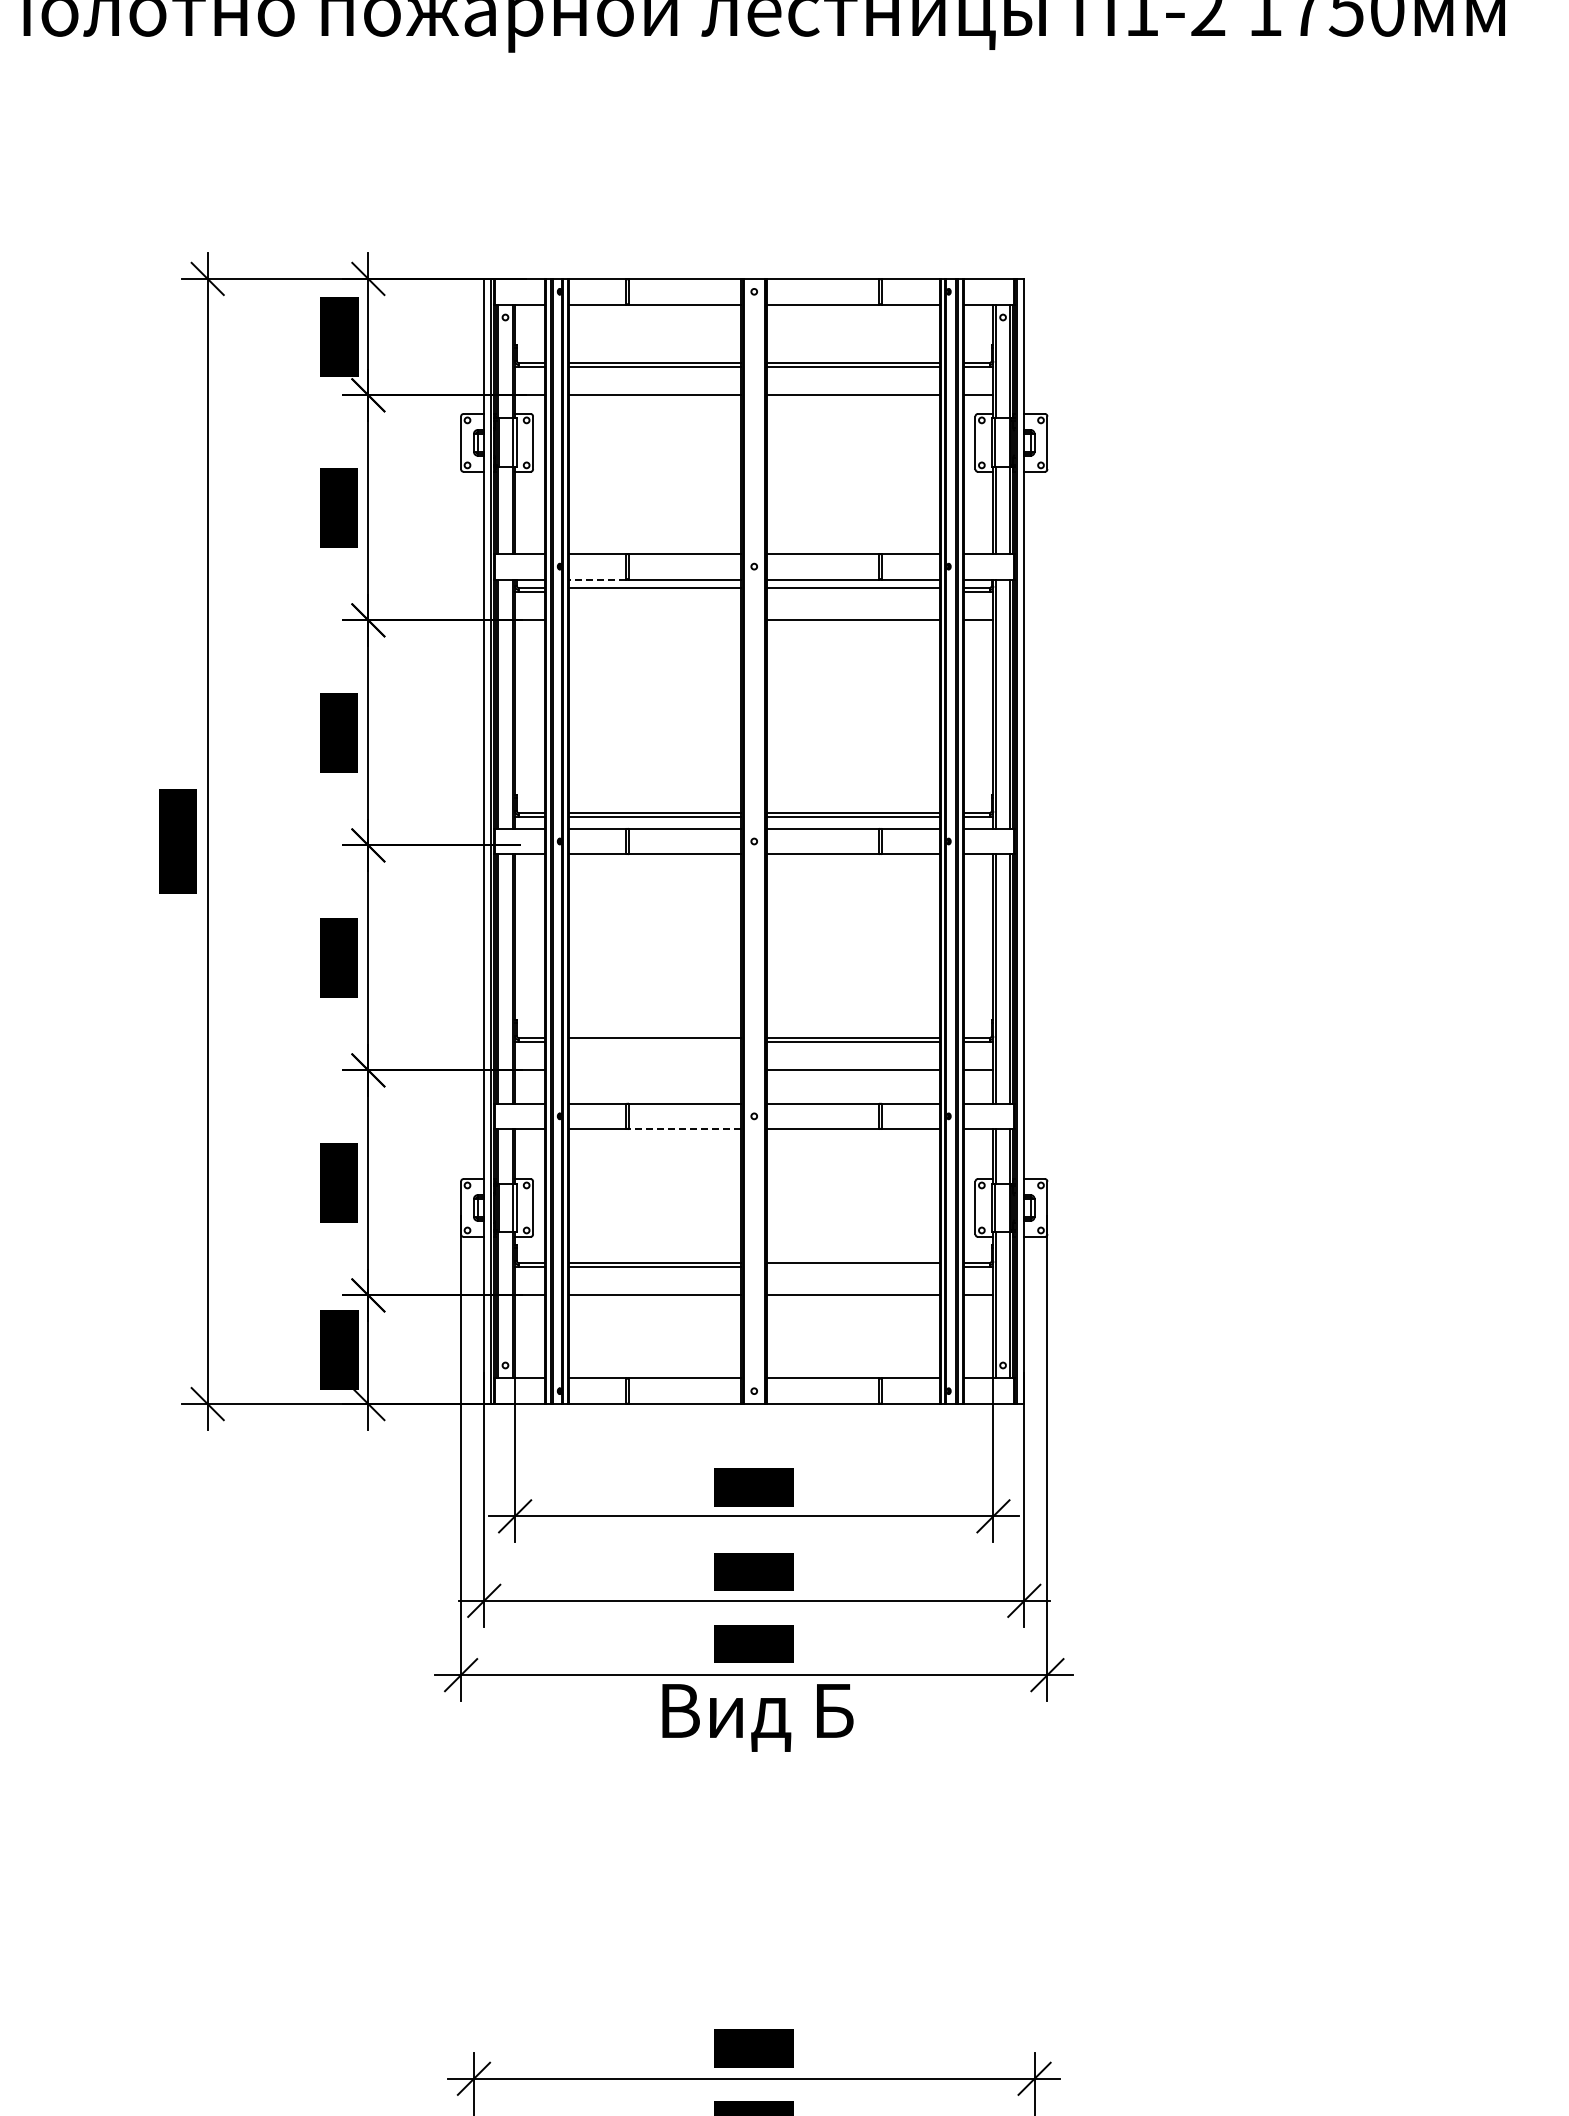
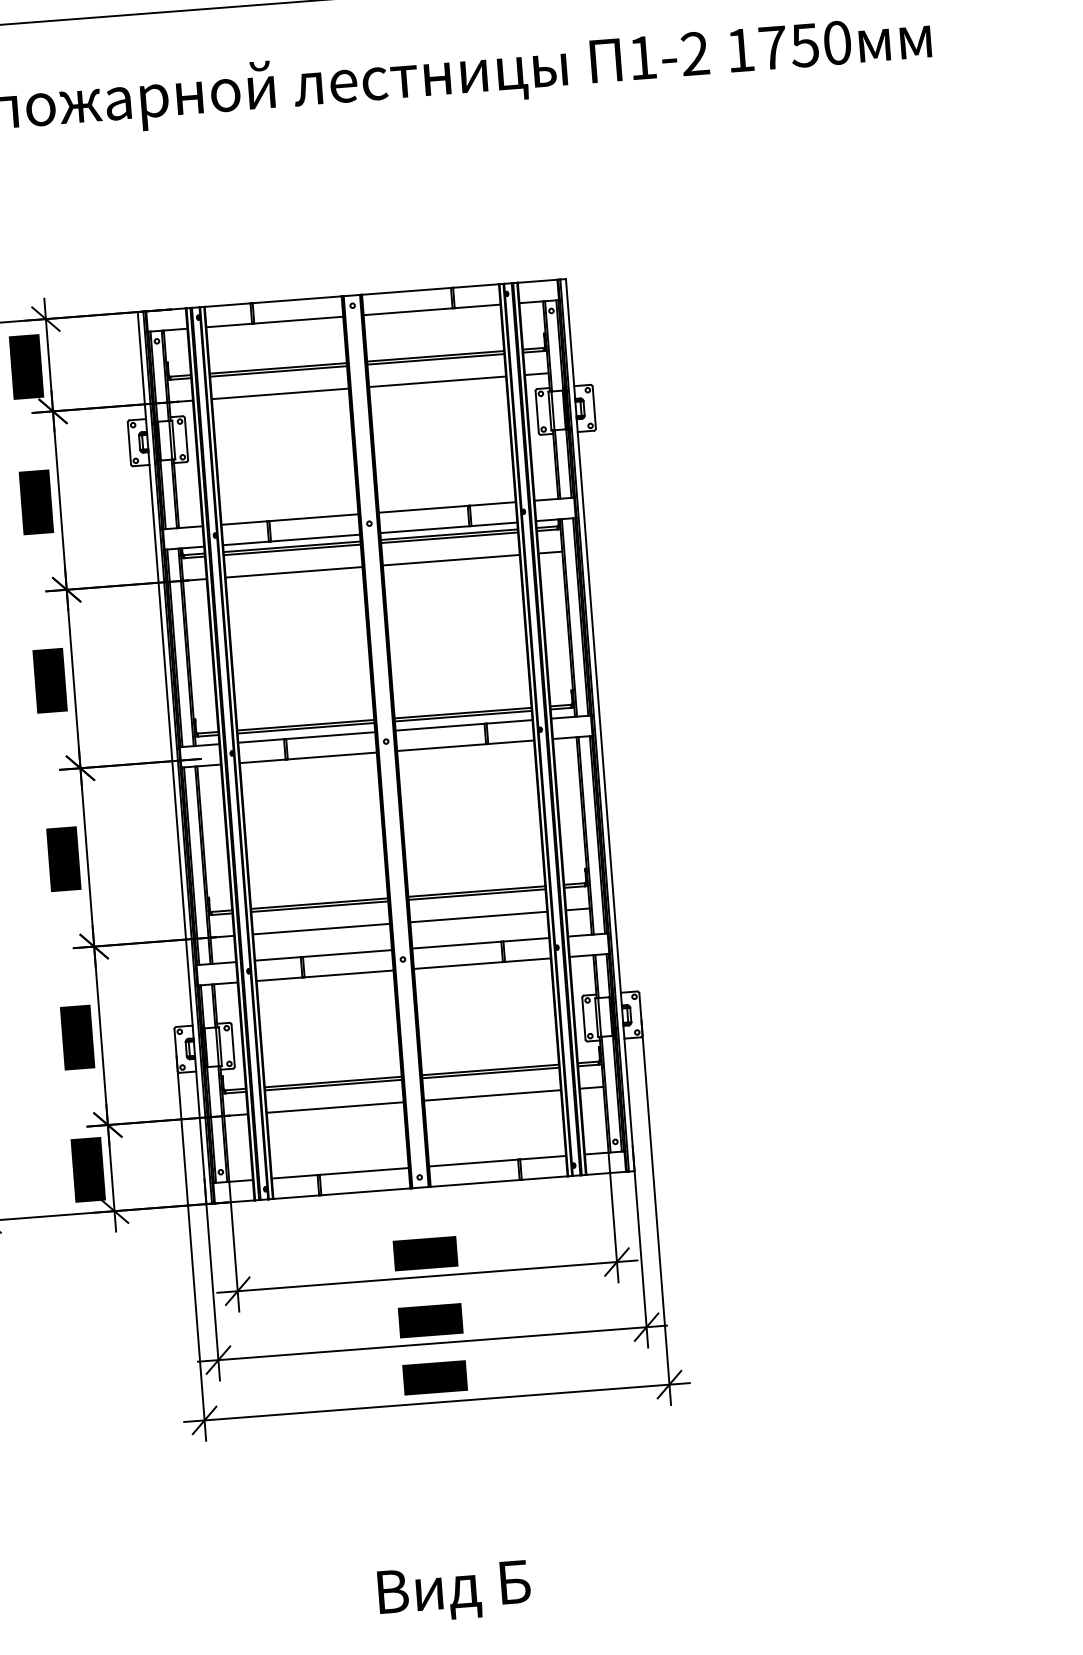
line: (597, 579) -> (245, 543), dashed -> solid
line: (654, 592) -> (291, 550), added
line: (853, 592) -> (449, 538), added
line: (654, 620) -> (293, 572), added
line: (654, 1042) -> (319, 907), added
line: (654, 1070) -> (321, 929), added
line: (684, 1129) -> (348, 974), dashed -> solid
line: (853, 1267) -> (490, 1073), added
text: (757, 1717) -> (454, 1592), moved

